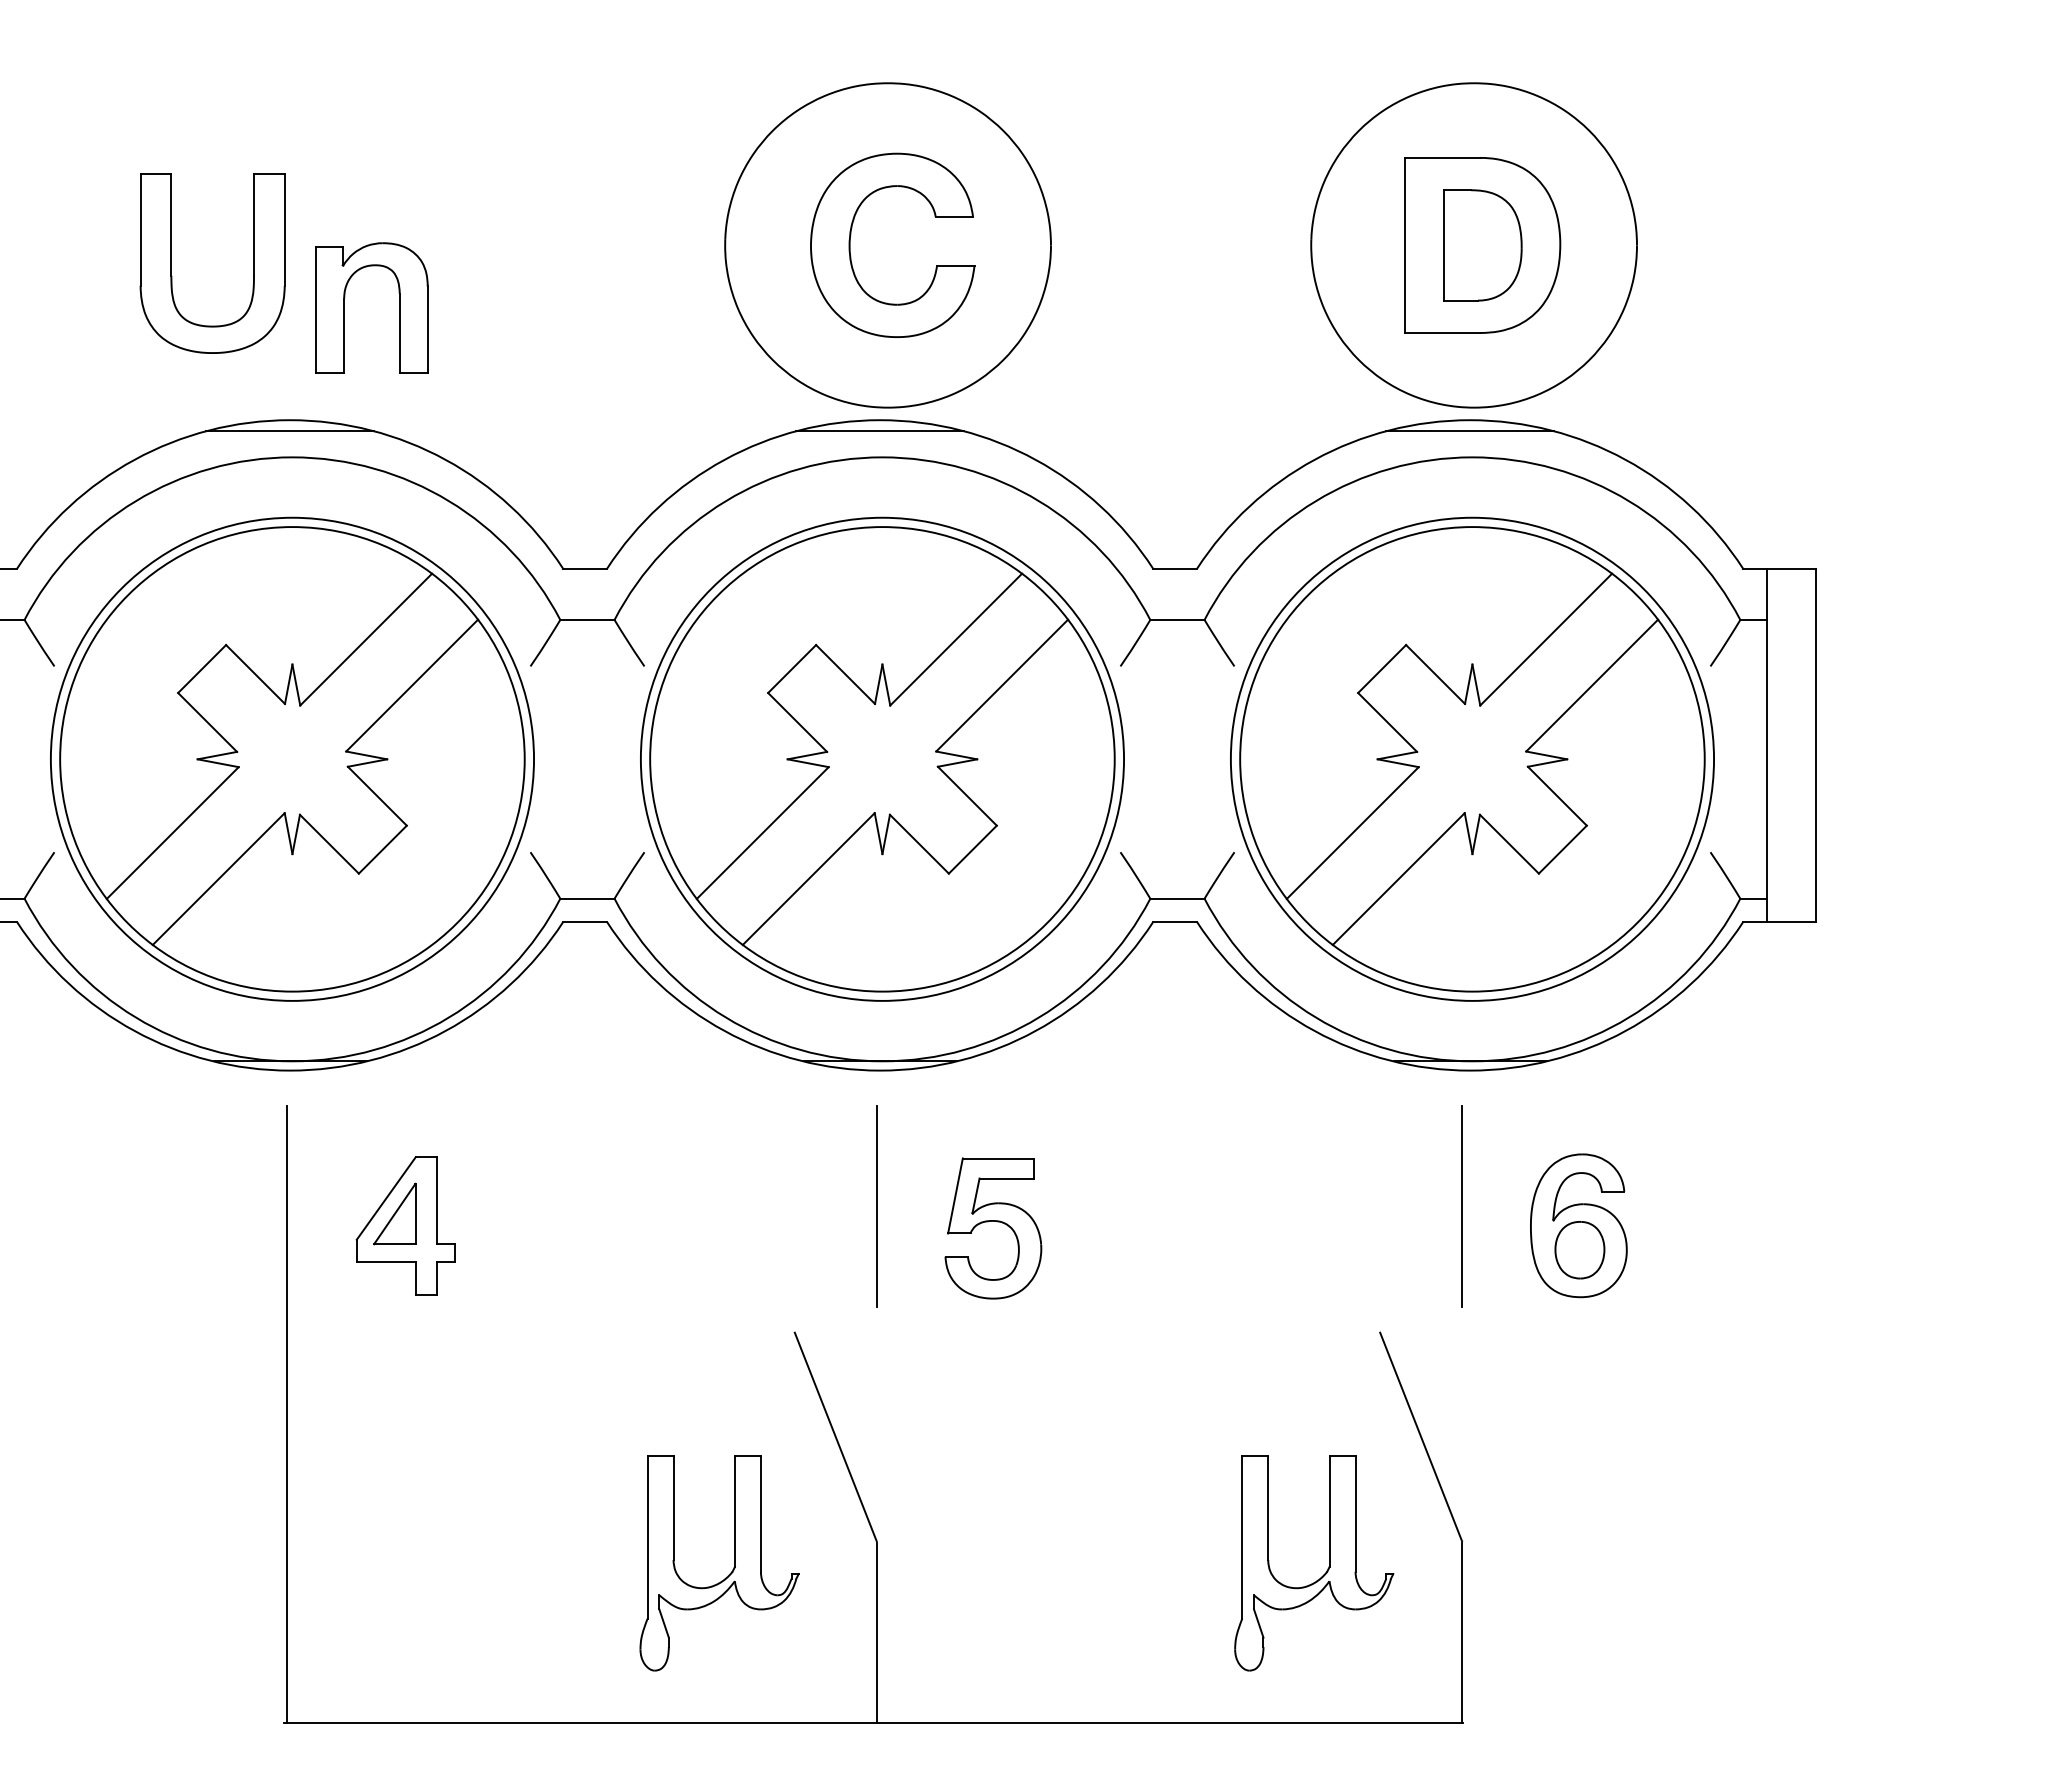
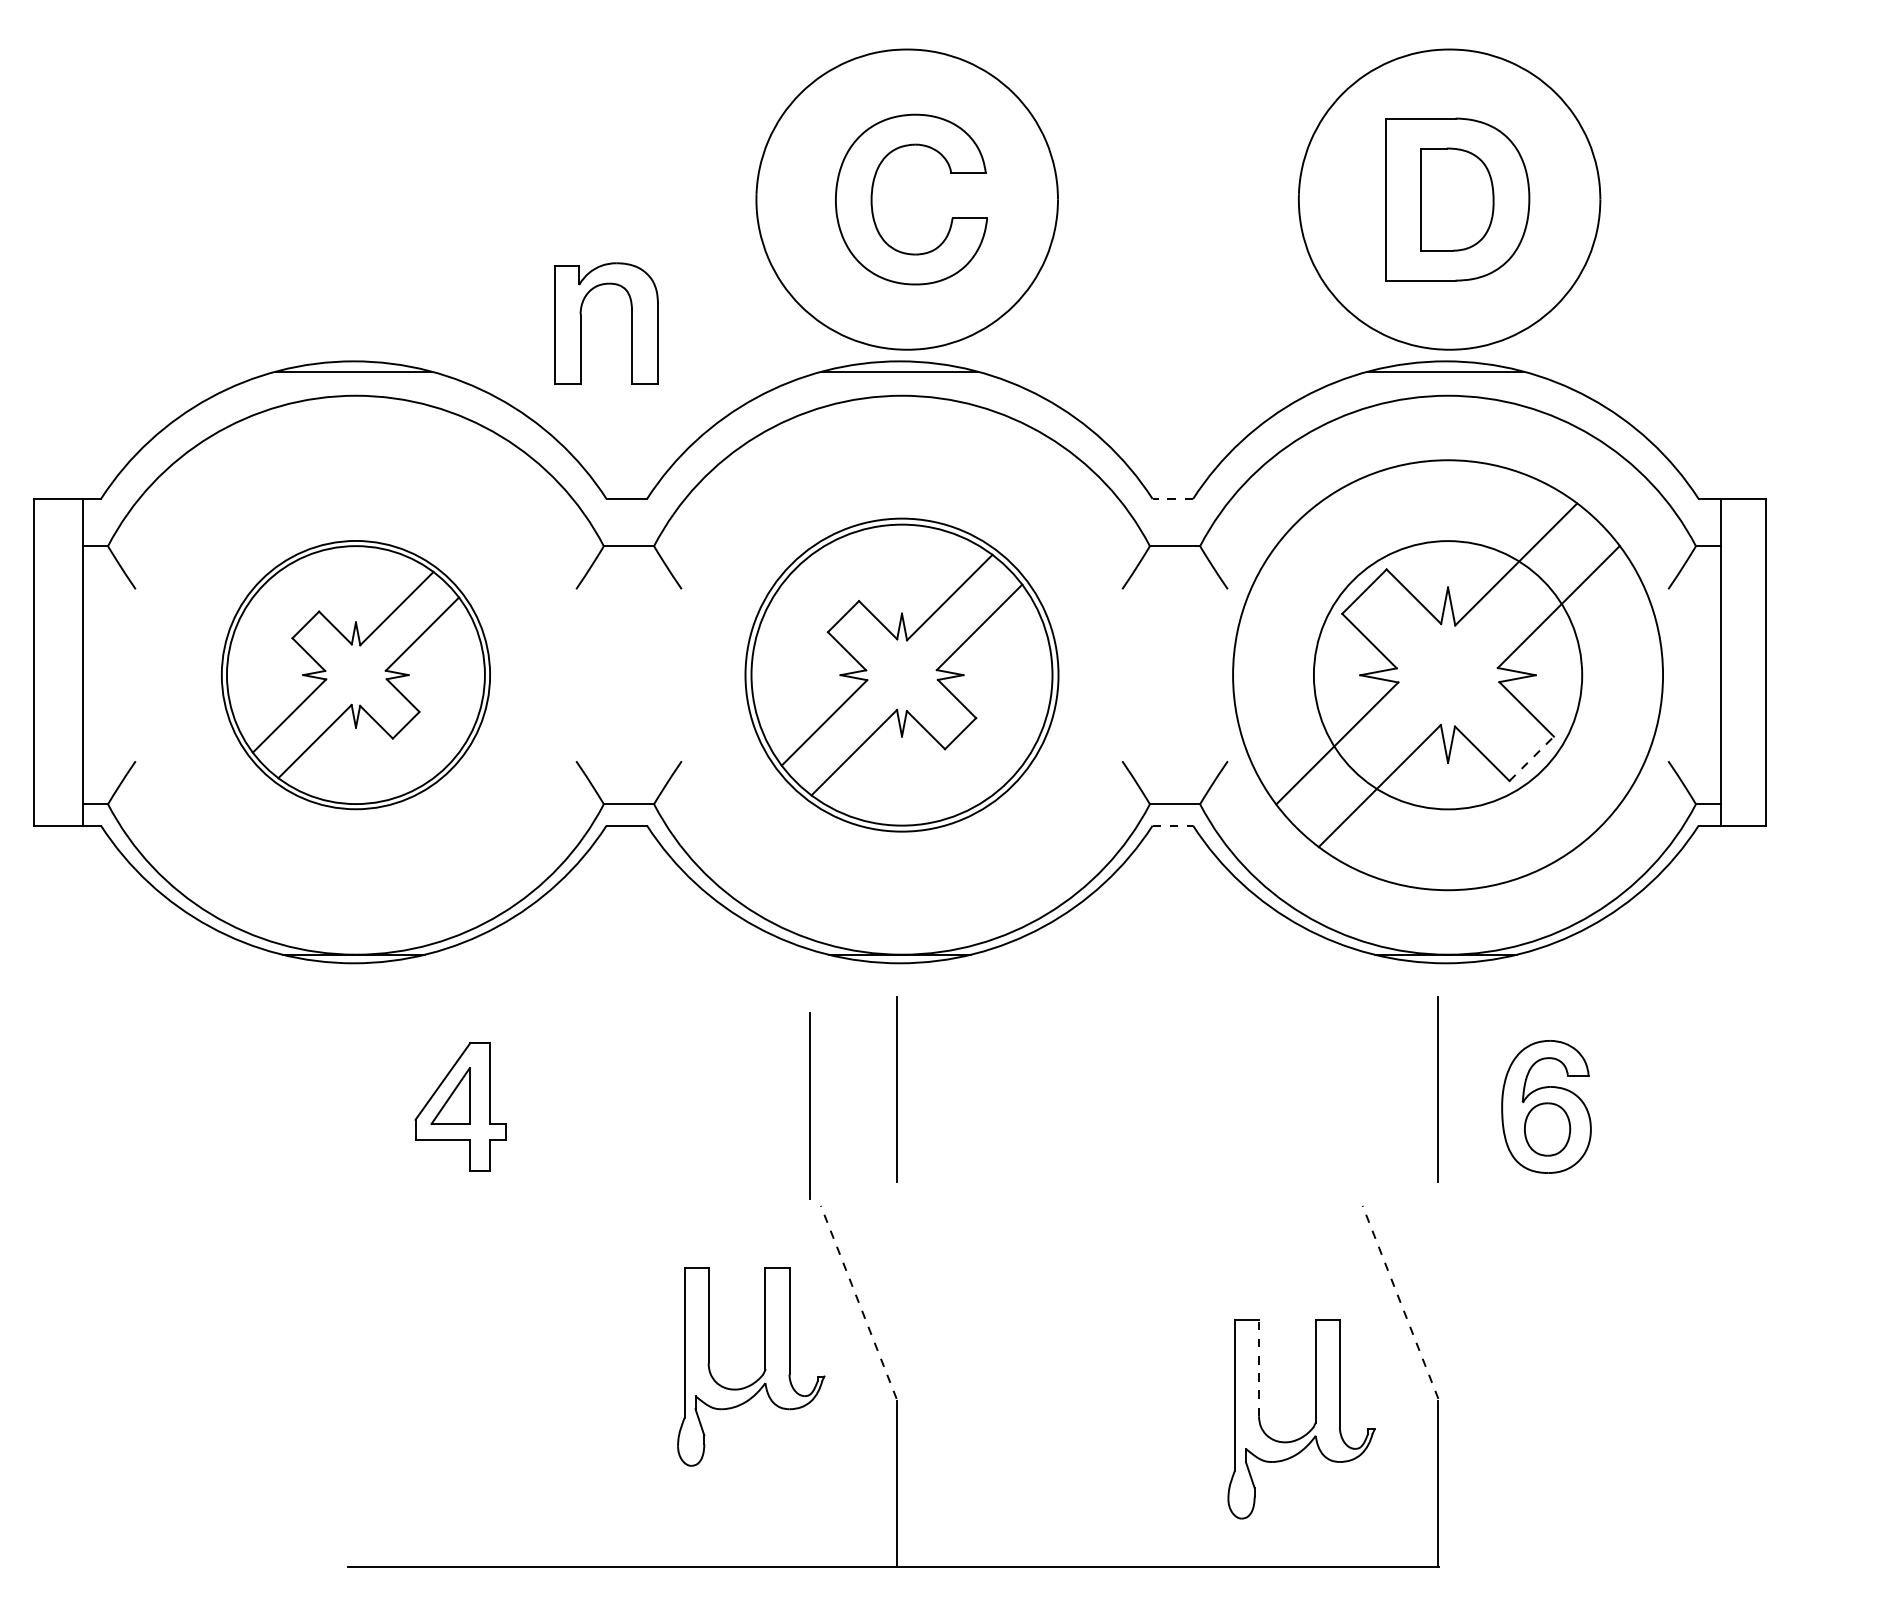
part: (171, 263) -> (244, 216), removed
part: (344, 307) -> (580, 322), moved
line: (1175, 568) -> (1173, 498), solid -> dashed
part: (292, 758) -> (356, 674), size x0.6
part: (882, 758) -> (902, 674), size x0.7
circle: (1472, 758) -> (1448, 674), size x0.6
line: (1562, 849) -> (1531, 758), solid -> dashed
line: (1175, 921) -> (1173, 825), solid -> dashed
part: (993, 1221) -> (1004, 1102), removed
line: (782, 1224) -> (809, 1105), added
line: (286, 1414) -> (350, 1281), removed
line: (835, 1436) -> (858, 1301), solid -> dashed
line: (1421, 1436) -> (1400, 1301), solid -> dashed
line: (1268, 1508) -> (1259, 1368), solid -> dashed
part: (729, 1573) -> (760, 1375), moved

